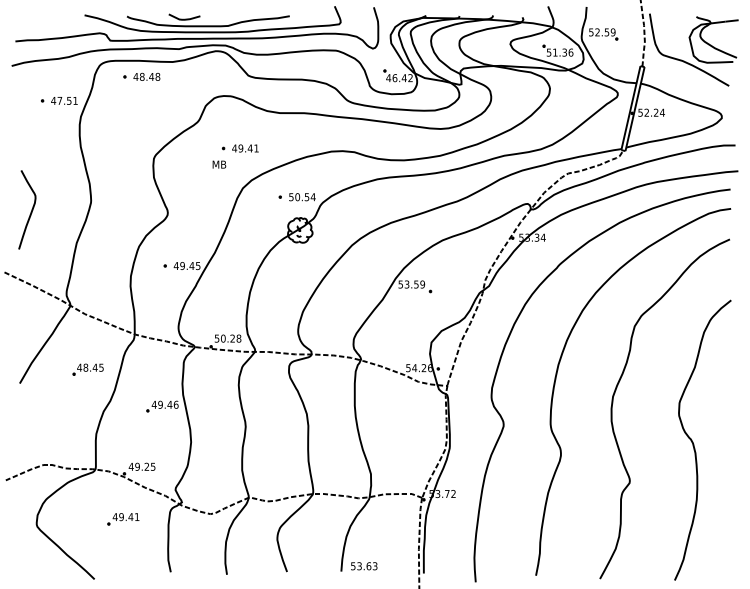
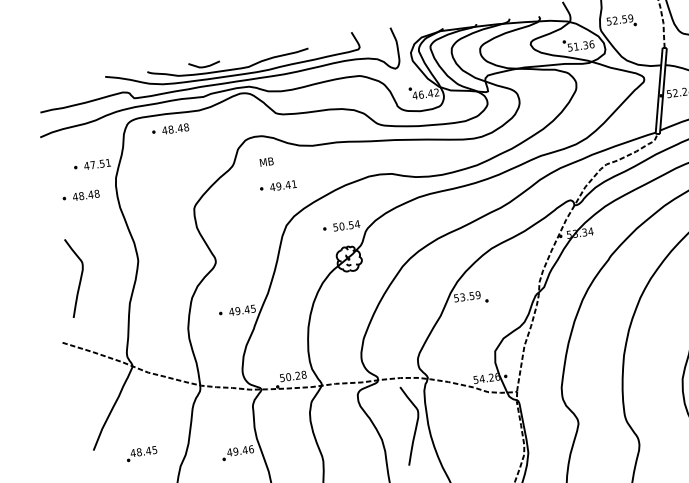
part: (43, 129) -> (80, 195), added
text: (219, 164) -> (266, 161), moved
part: (87, 369) -> (141, 453), moved
curve: (341, 405) -> (415, 426), added

